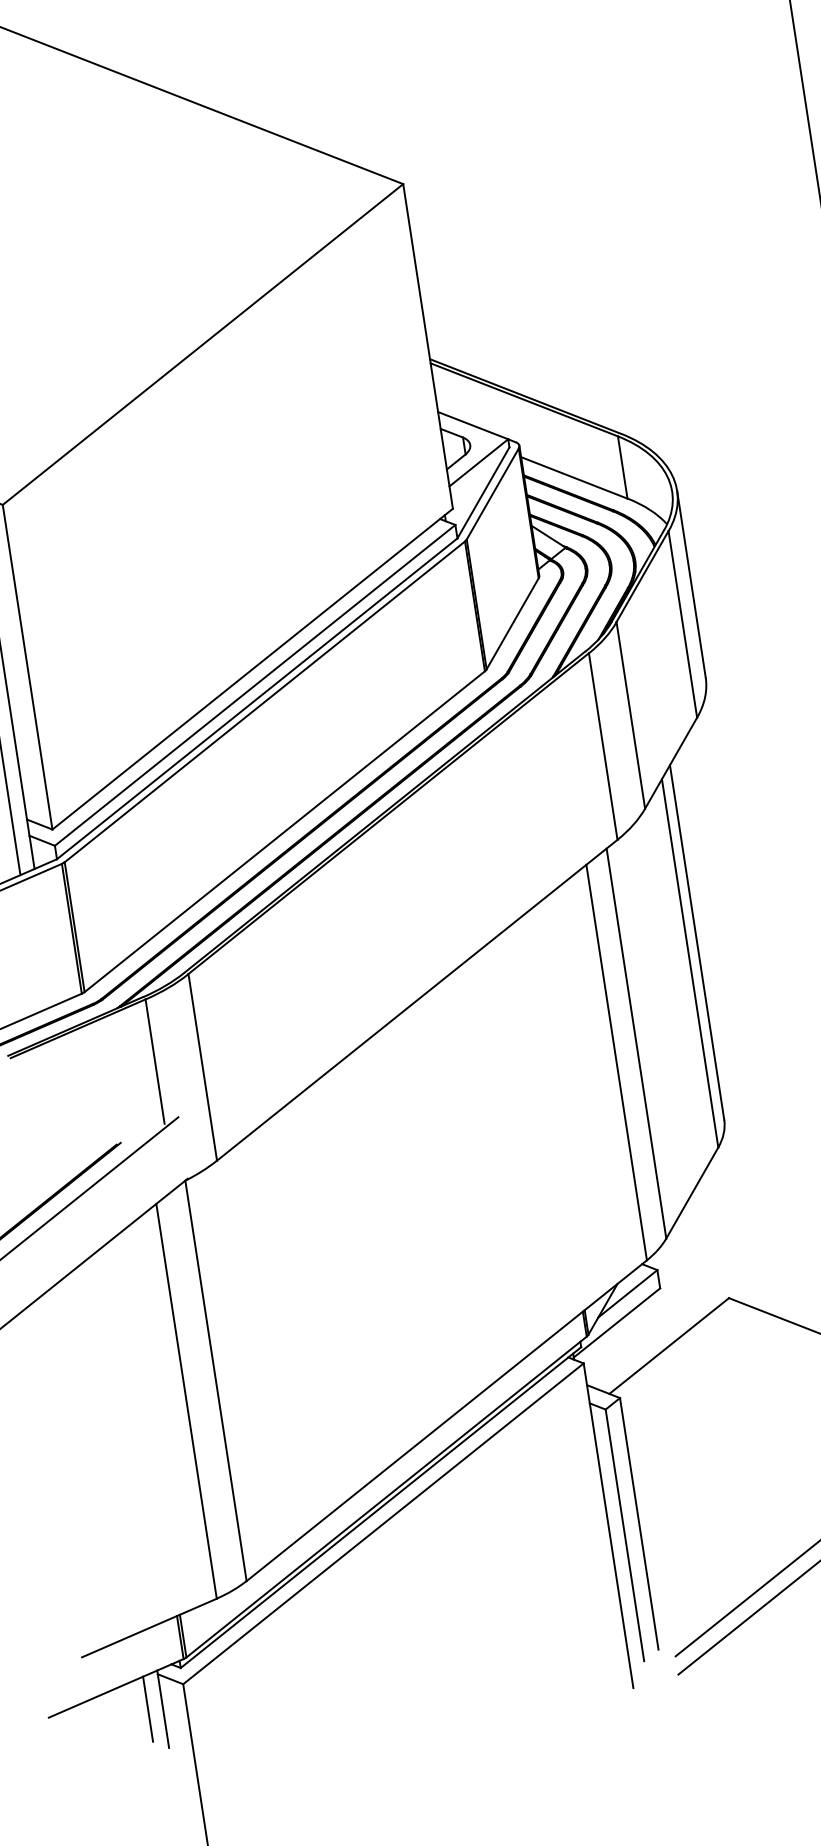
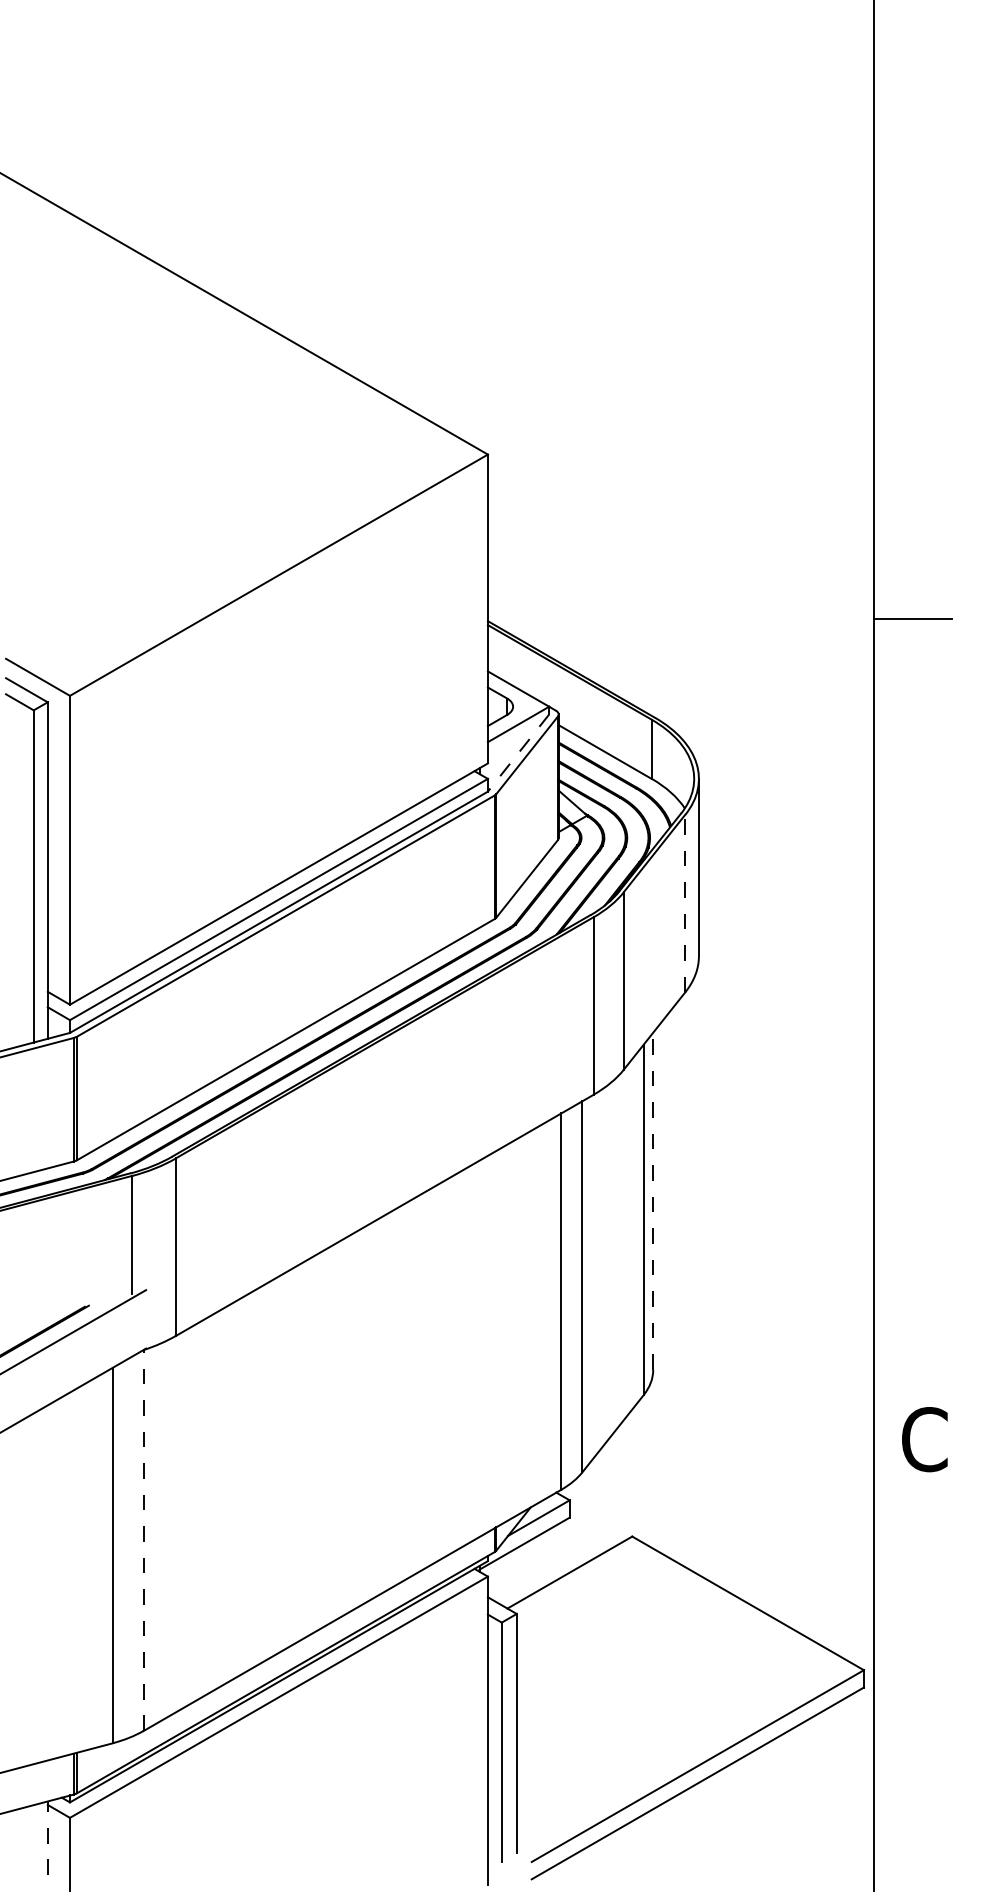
line: (483, 493) -> (518, 753), solid -> dashed
line: (683, 624) -> (685, 903), solid -> dashed
line: (697, 942) -> (653, 1201), solid -> dashed
line: (215, 1380) -> (143, 1540), solid -> dashed
line: (147, 1709) -> (33, 1836), removed
line: (162, 1709) -> (47, 1838), solid -> dashed

